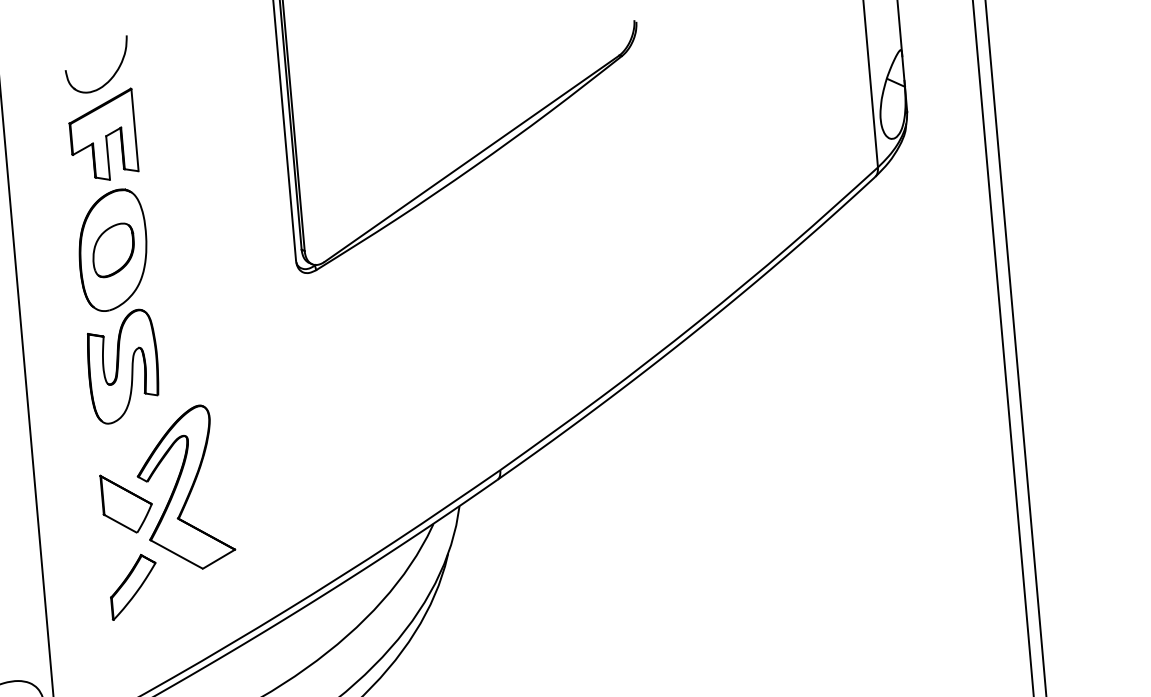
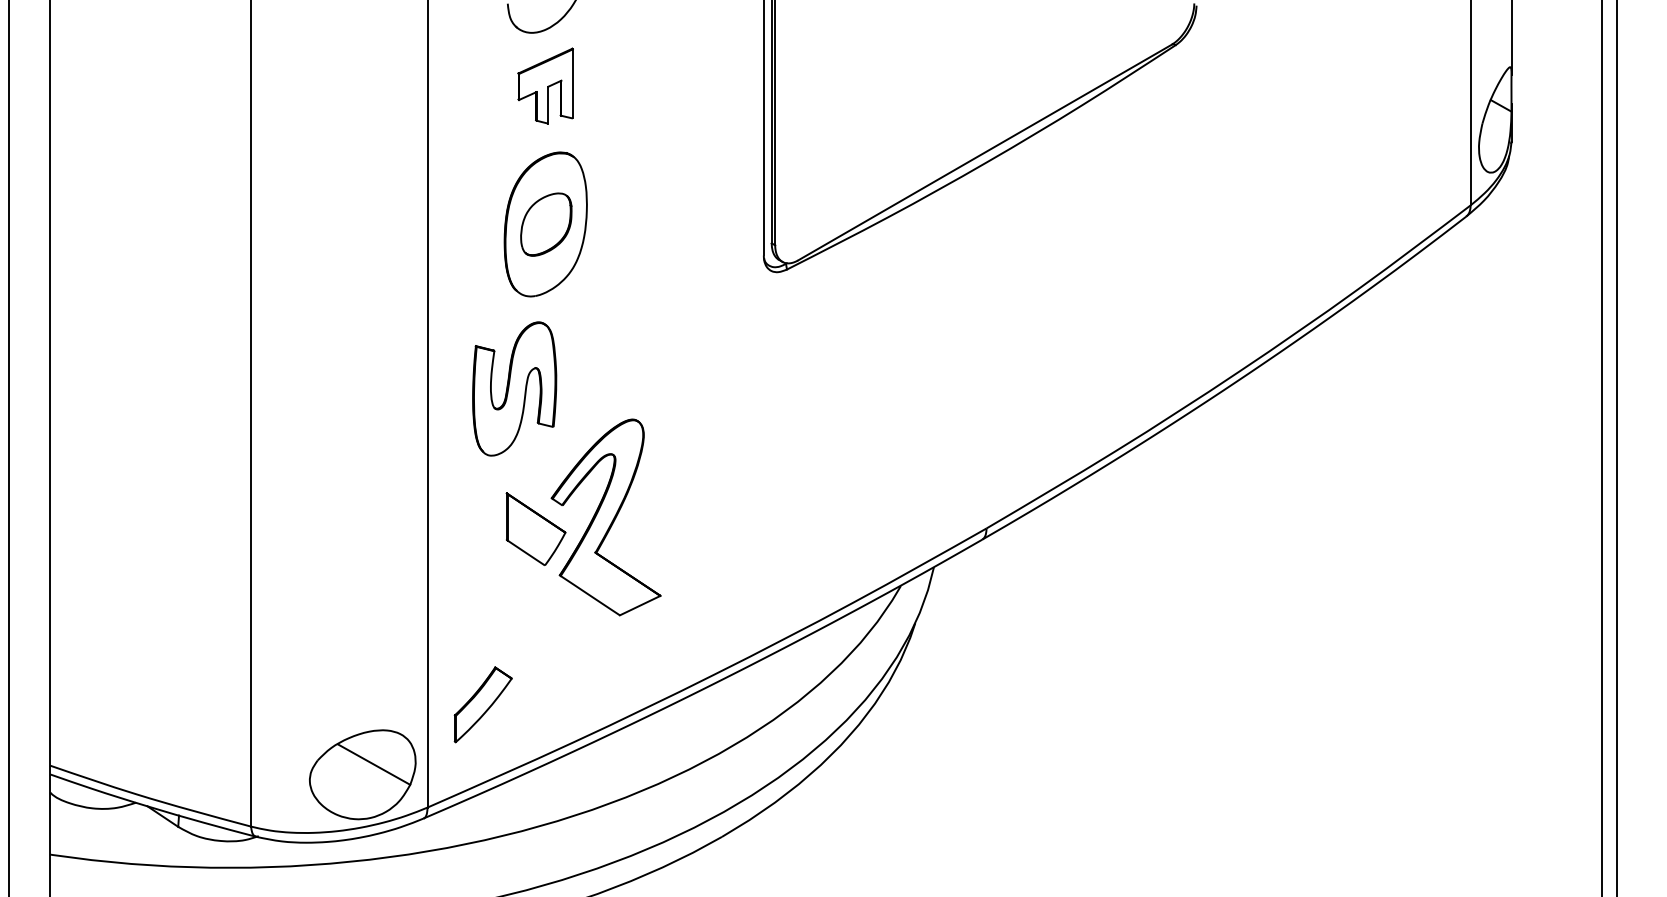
part: (102, 135) -> (545, 85), size x0.7
part: (123, 366) -> (514, 388), moved
part: (133, 586) -> (482, 704), moved

